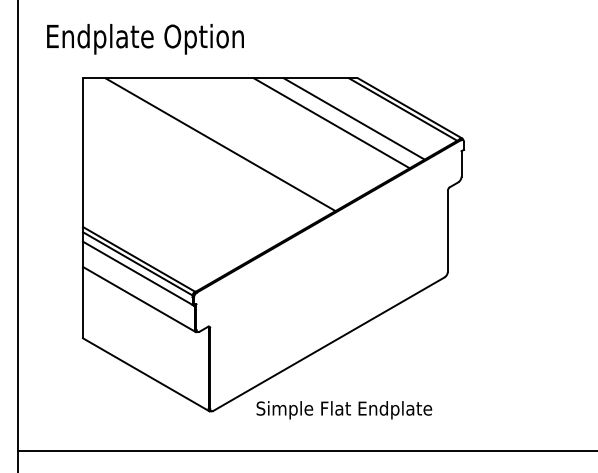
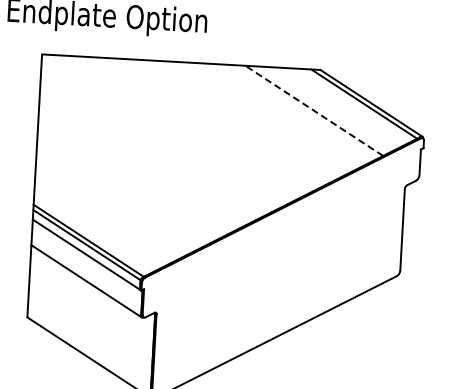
line: (353, 118) -> (313, 110), solid -> dashed
line: (331, 123) -> (290, 114), removed
line: (220, 144) -> (177, 129), removed

